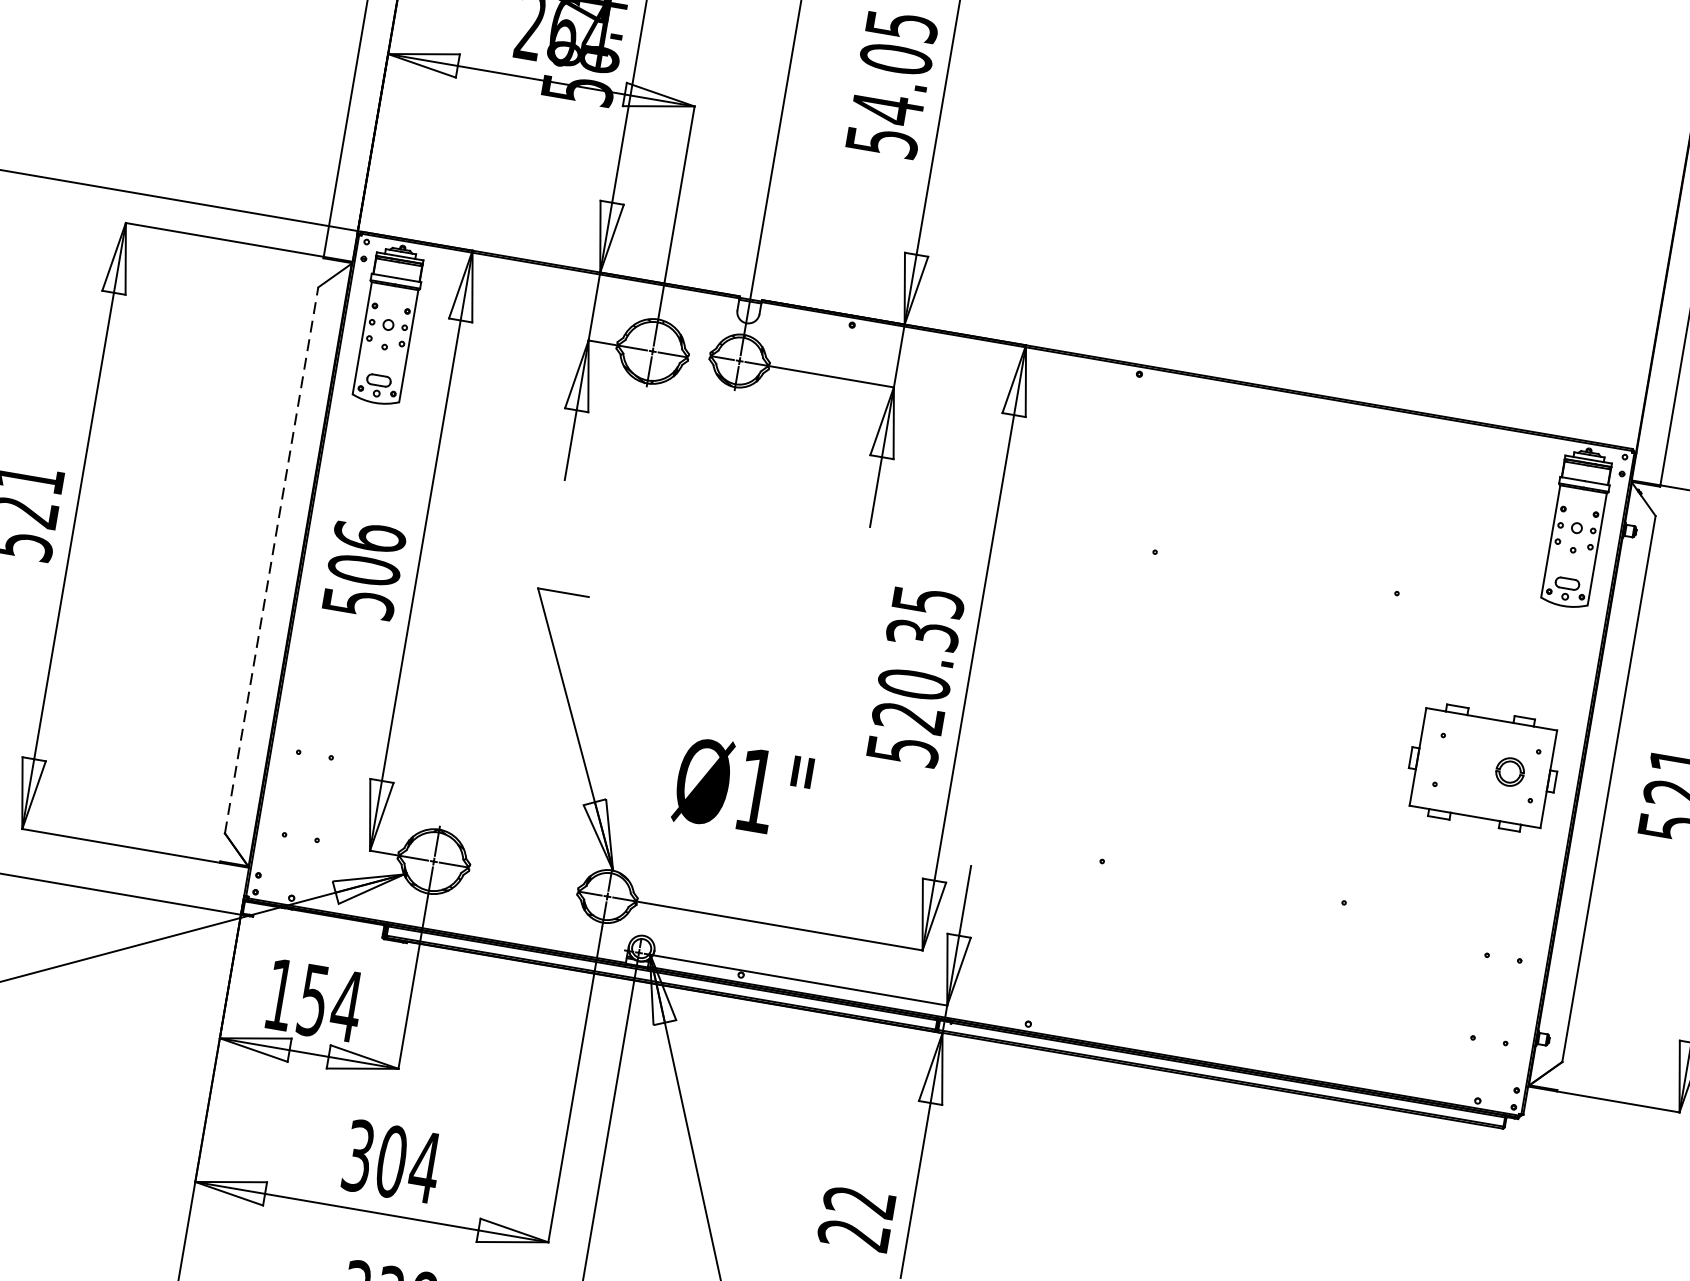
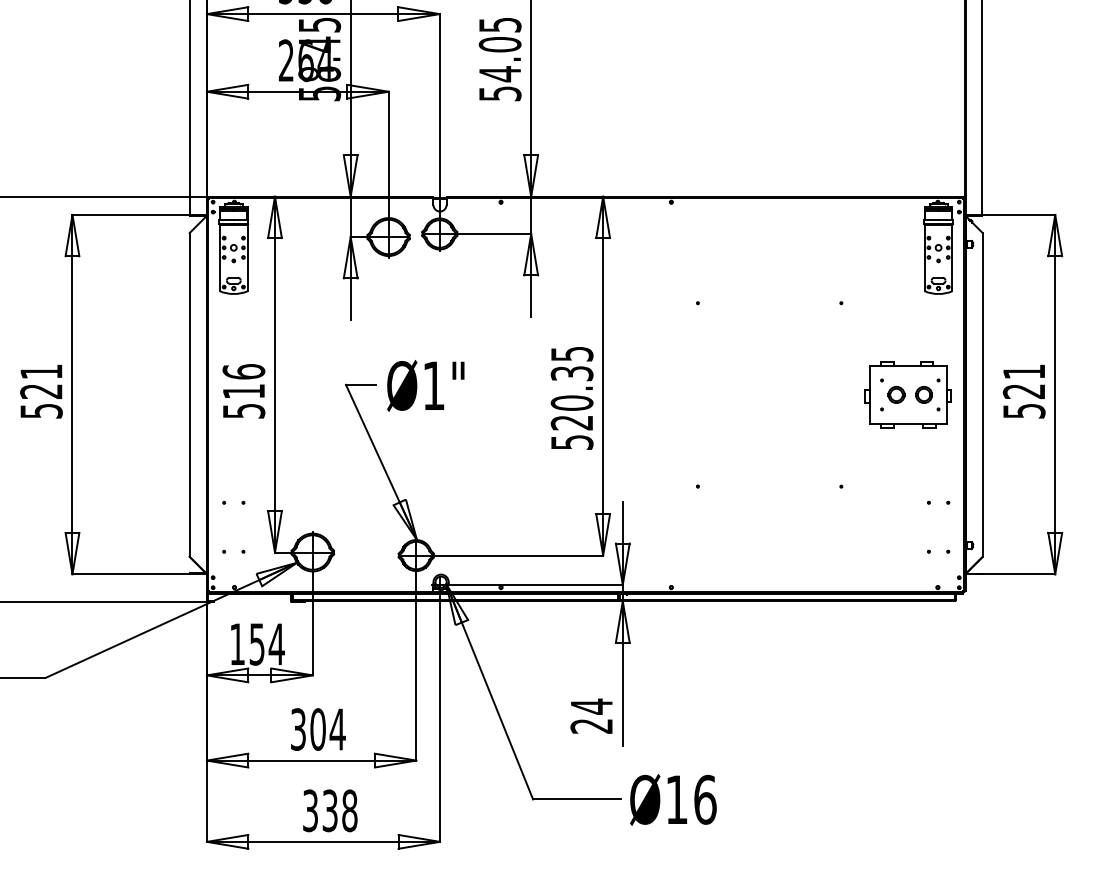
line: (271, 559) -> (189, 394), dashed -> solid
text: (363, 570) -> (243, 391), 506 -> 516
part: (1463, 763) -> (896, 394), added
text: (742, 787) -> (425, 385), moved
text: (859, 1201) -> (591, 706), 22 -> 24

